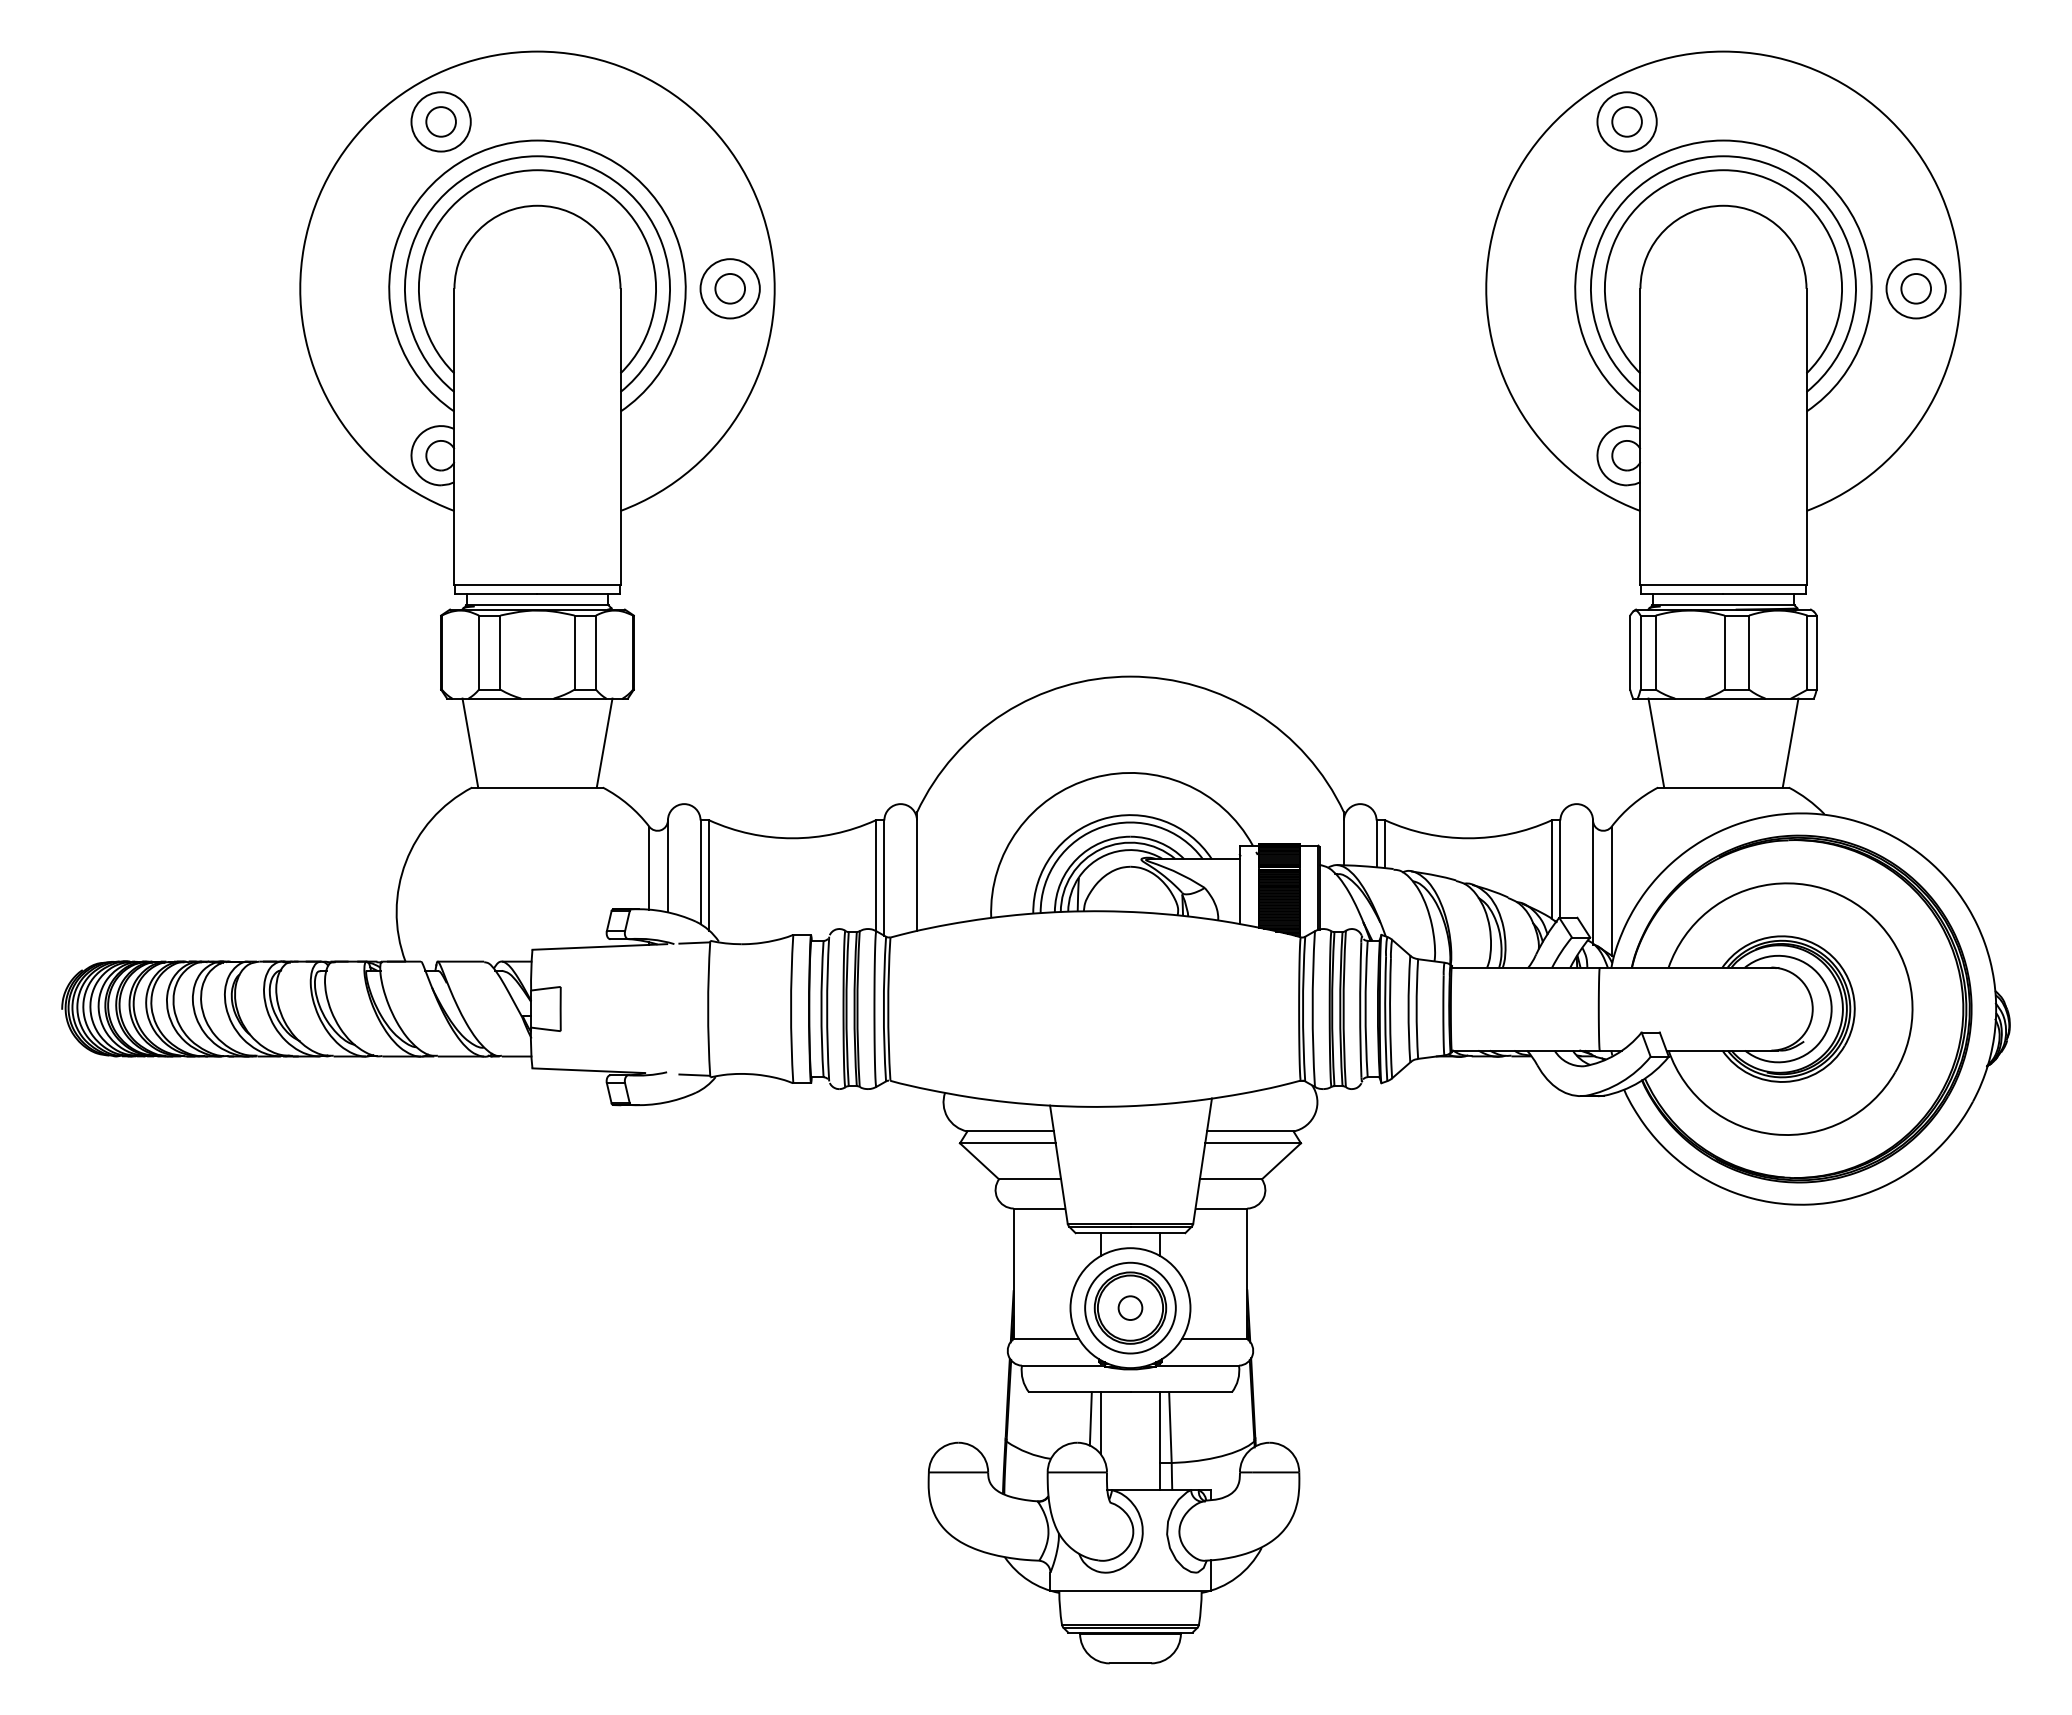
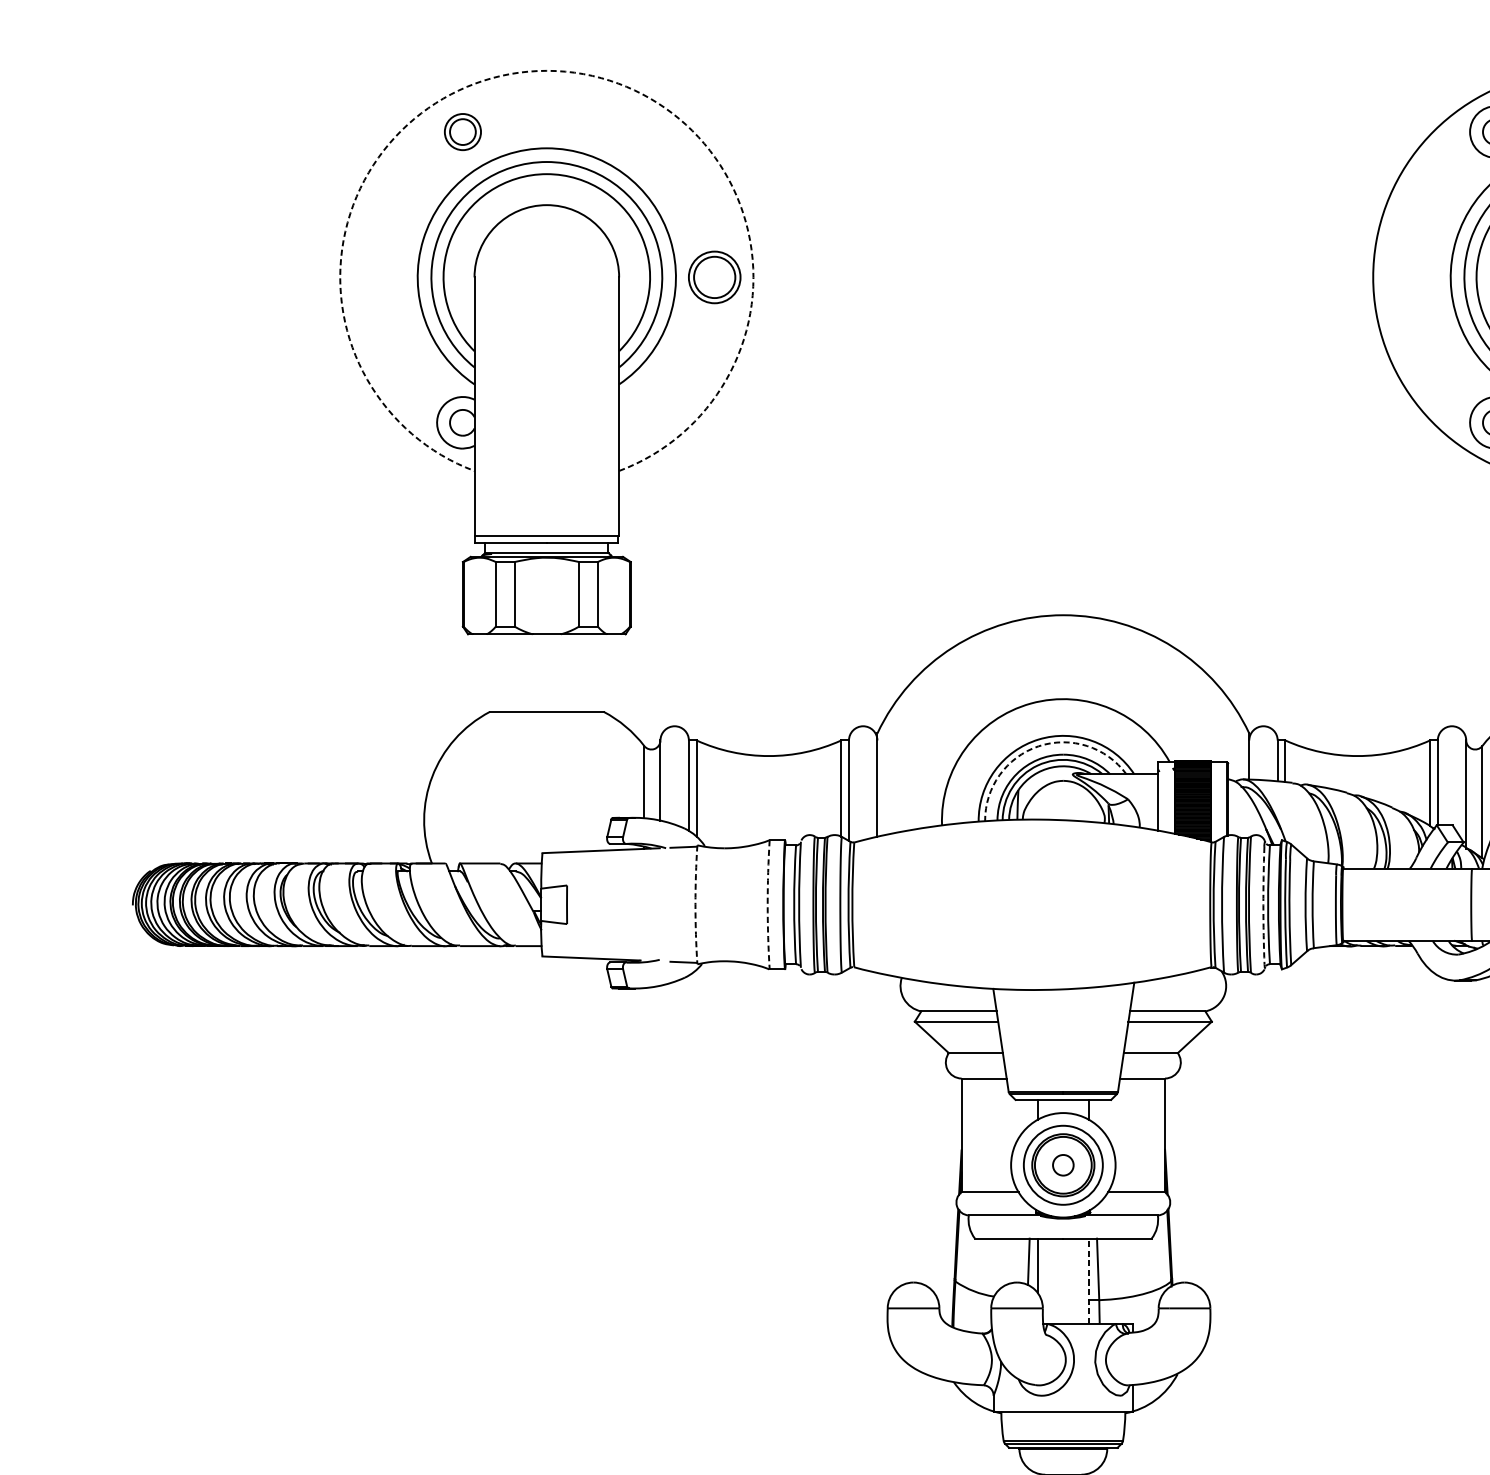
arc: (537, 51) -> (546, 70), solid -> dashed
circle: (440, 121) -> (462, 131), size x0.7
circle: (730, 288) -> (714, 277), size x1.6
line: (470, 742) -> (488, 672), removed
line: (604, 742) -> (605, 672), removed
arc: (1102, 827) -> (1038, 746), solid -> dashed
arc: (708, 1009) -> (695, 905), solid -> dashed
arc: (791, 1009) -> (768, 905), solid -> dashed
arc: (1360, 1010) -> (1263, 906), solid -> dashed
line: (1160, 1441) -> (1089, 1281), solid -> dashed

